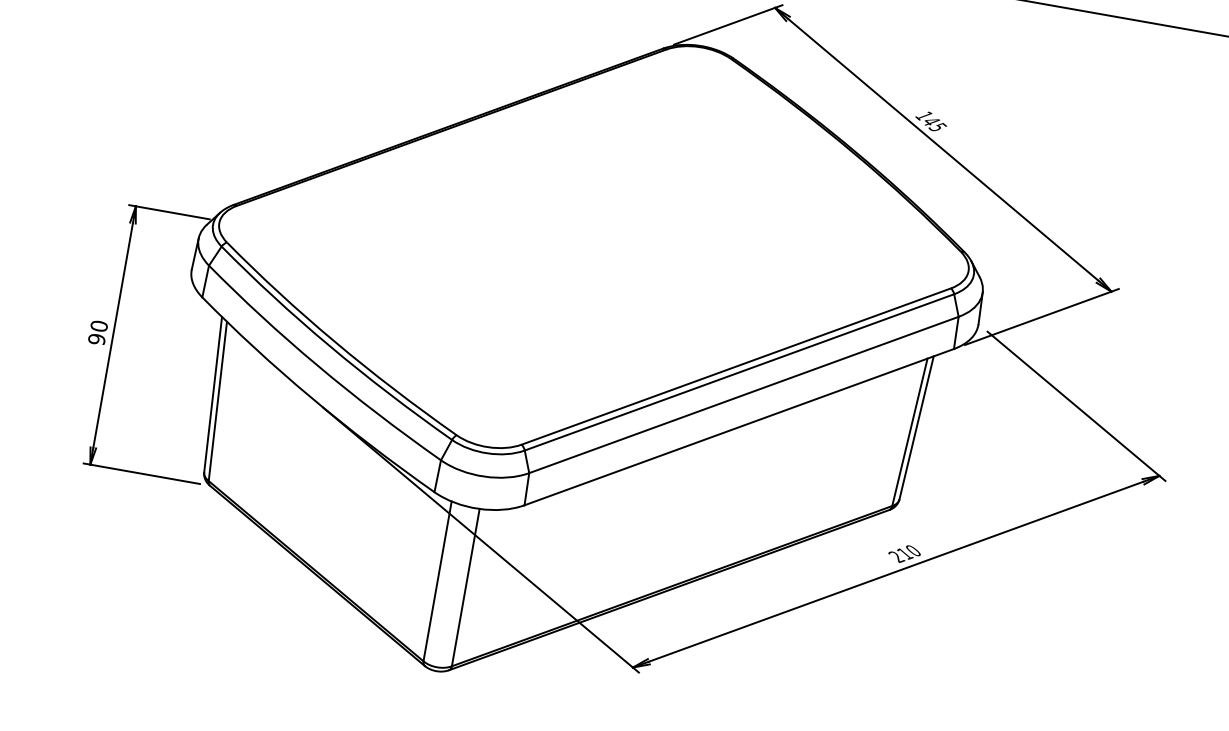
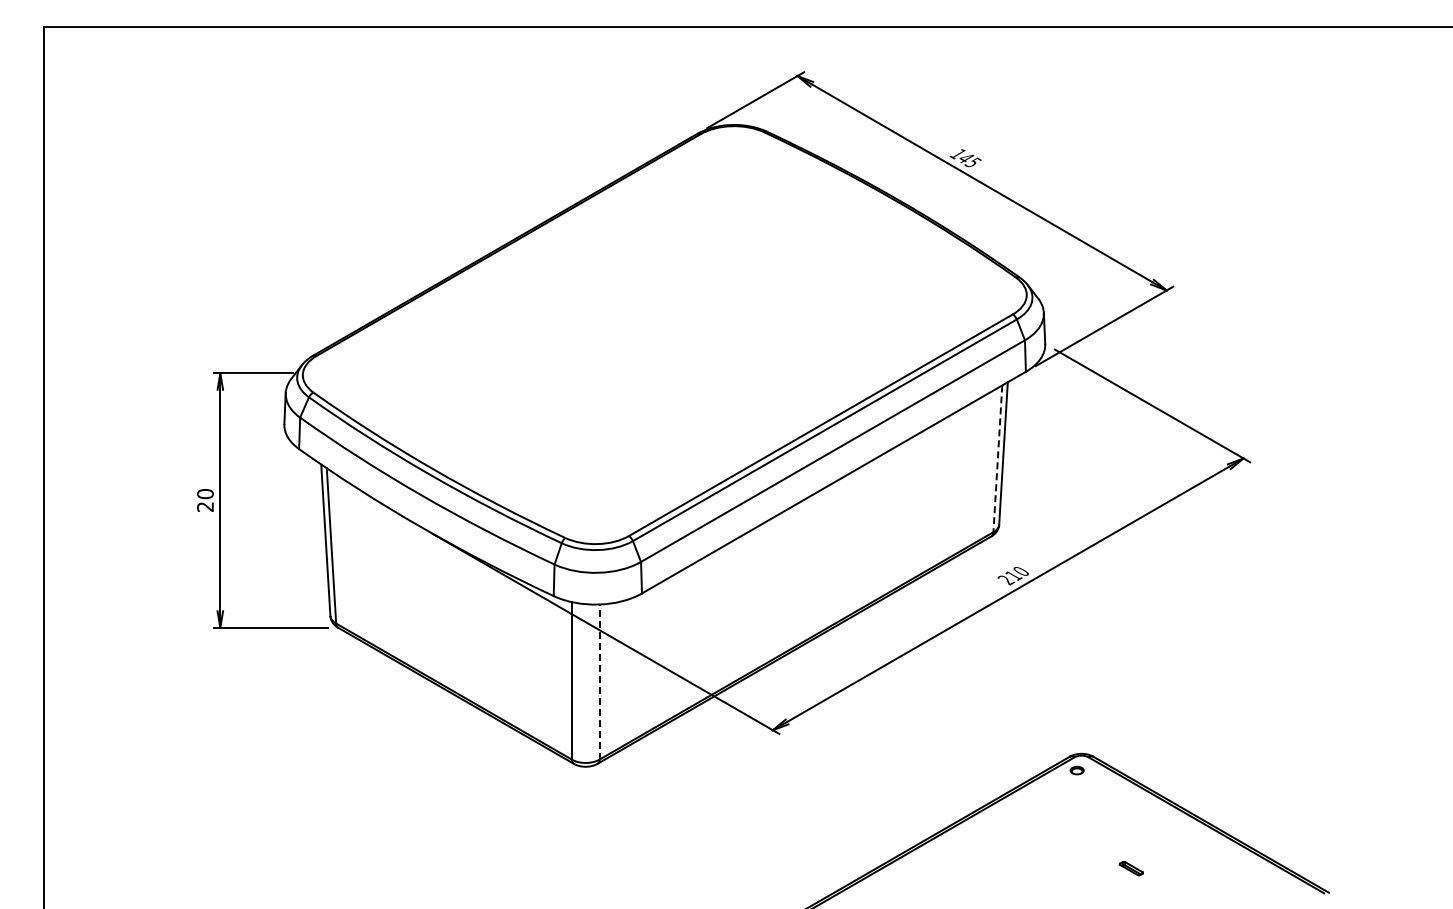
text: (96, 339) -> (205, 507), 90 -> 20
line: (909, 431) -> (997, 458), solid -> dashed
line: (465, 587) -> (599, 681), solid -> dashed

